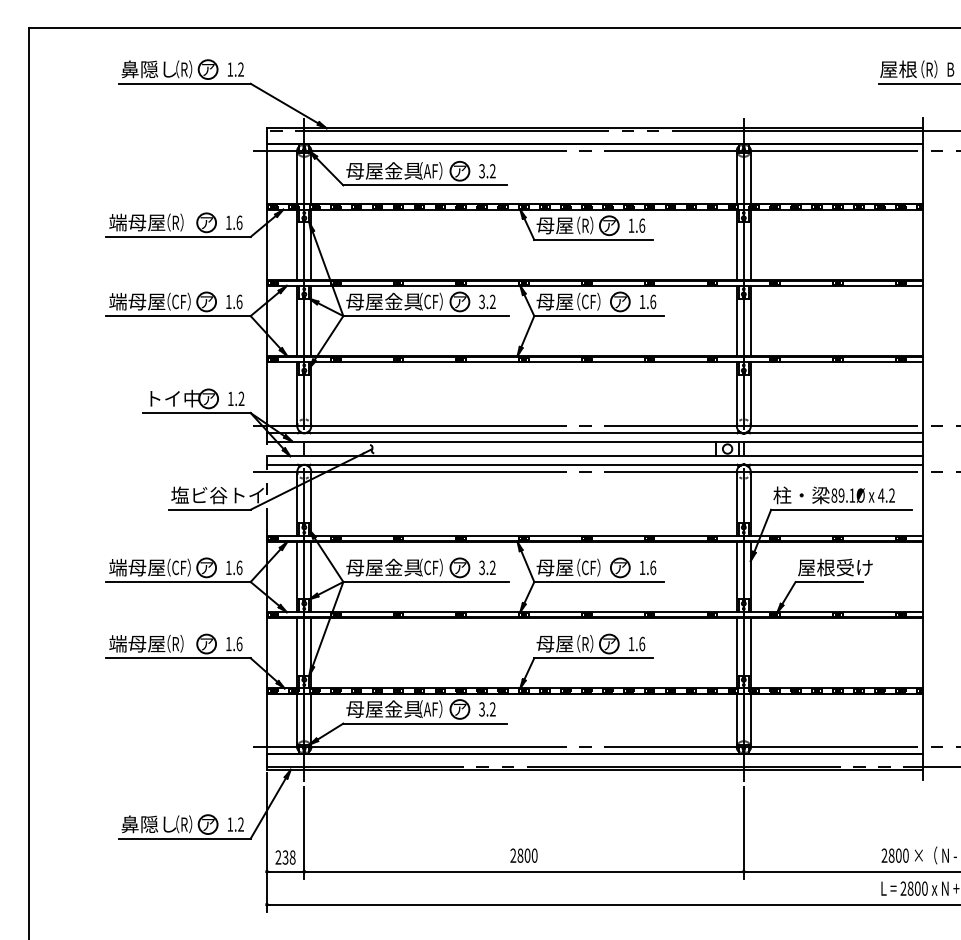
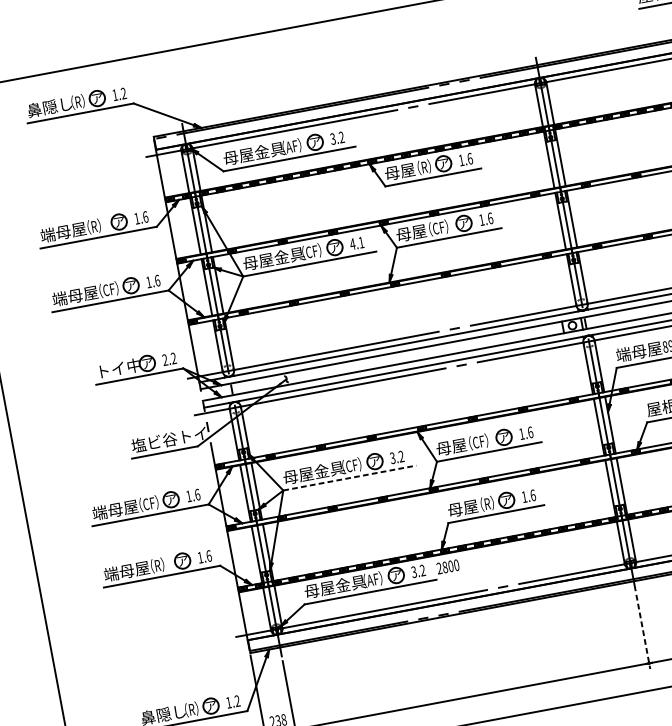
text: (486, 301) -> (356, 243), 3.2 -> 4.1
text: (230, 398) -> (164, 359), 1.2 -> 2.2
text: (801, 495) -> (638, 351), 柱・梁 -> 端母屋
line: (426, 582) -> (350, 478), solid -> dashed
line: (743, 833) -> (643, 632), solid -> dashed
text: (523, 855) -> (447, 566), moved

